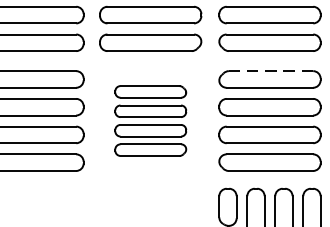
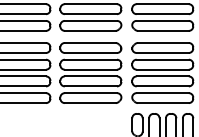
line: (269, 70) -> (162, 42), dashed -> solid
part: (150, 120) -> (90, 72), size x1.43

